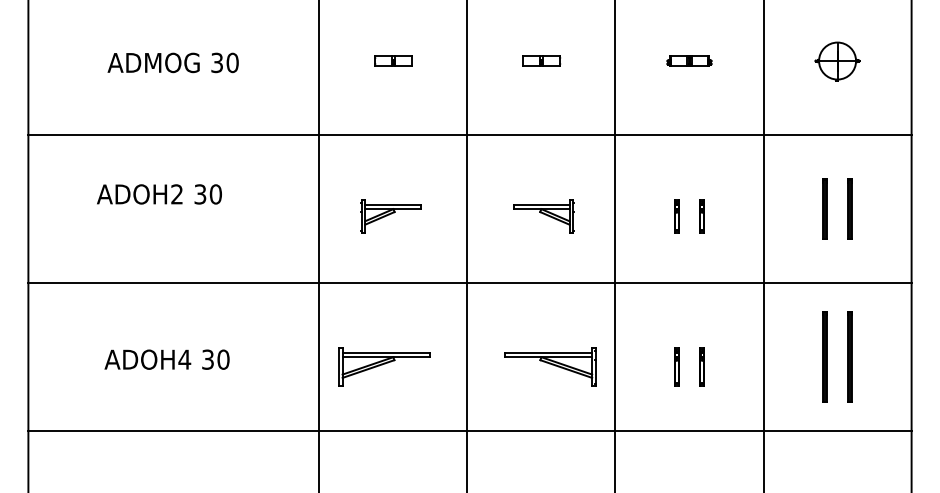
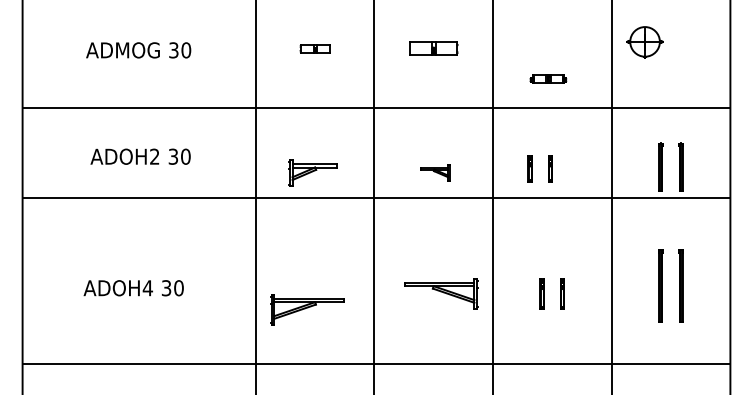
part: (541, 60) -> (433, 48), size x1.6
part: (689, 60) -> (548, 78), moved
part: (836, 61) -> (644, 42), moved
text: (159, 194) -> (140, 156), moved
part: (543, 215) -> (435, 172), size x0.6
part: (679, 215) -> (532, 168), moved
line: (470, 282) -> (376, 197), moved
part: (383, 366) -> (307, 309), moved
line: (470, 431) -> (376, 363), moved

